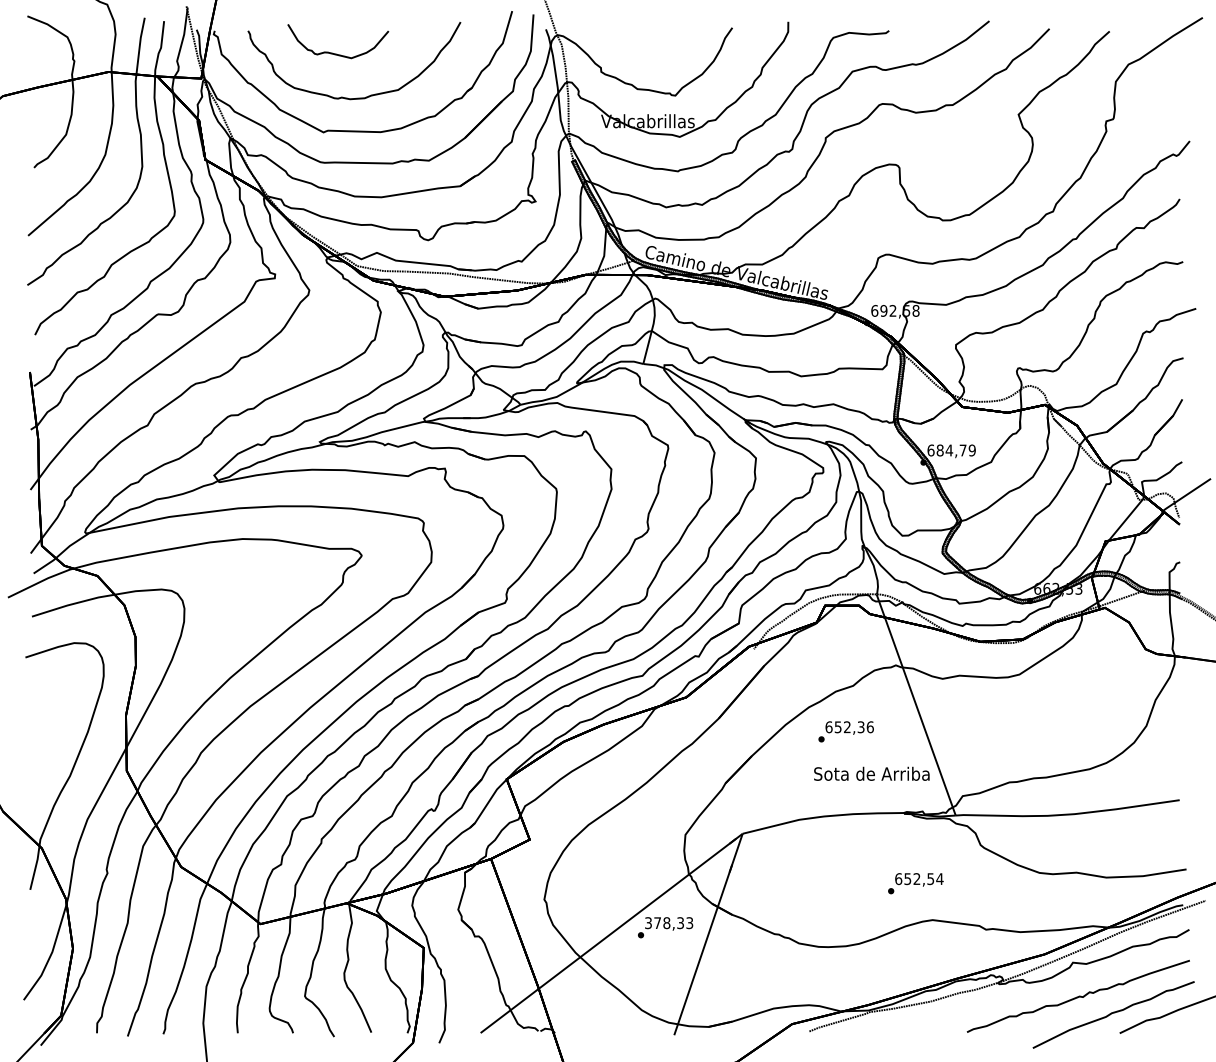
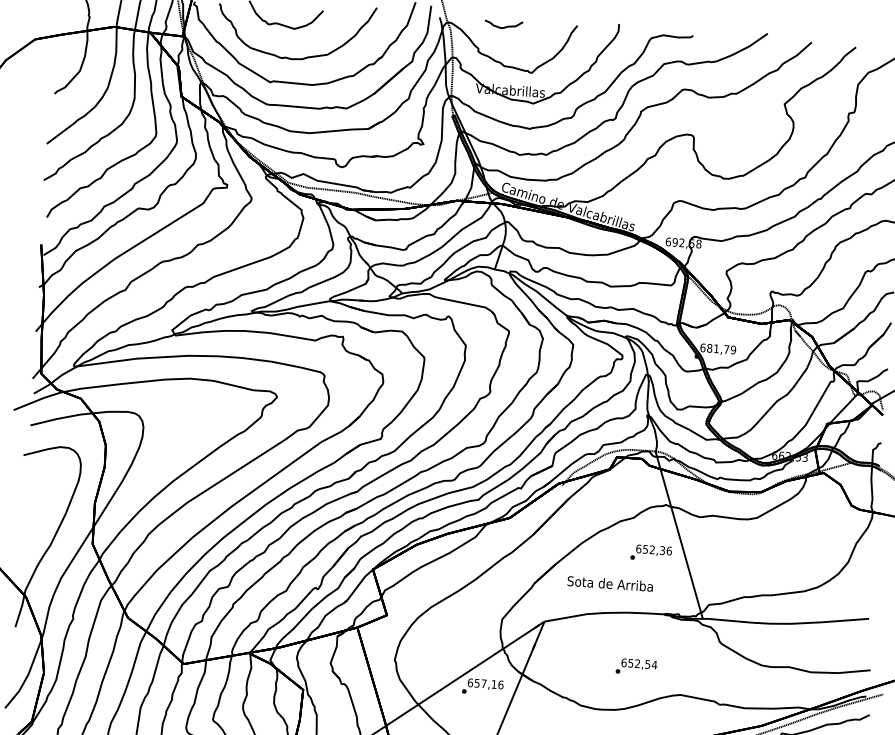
curve: (632, 36) -> (503, 27), added
text: (949, 450) -> (716, 348), 684,79 -> 681,79
text: (845, 731) -> (650, 552), moved
text: (871, 773) -> (610, 583), moved
text: (915, 883) -> (636, 667), moved
text: (669, 923) -> (485, 684), 378,33 -> 657,16

